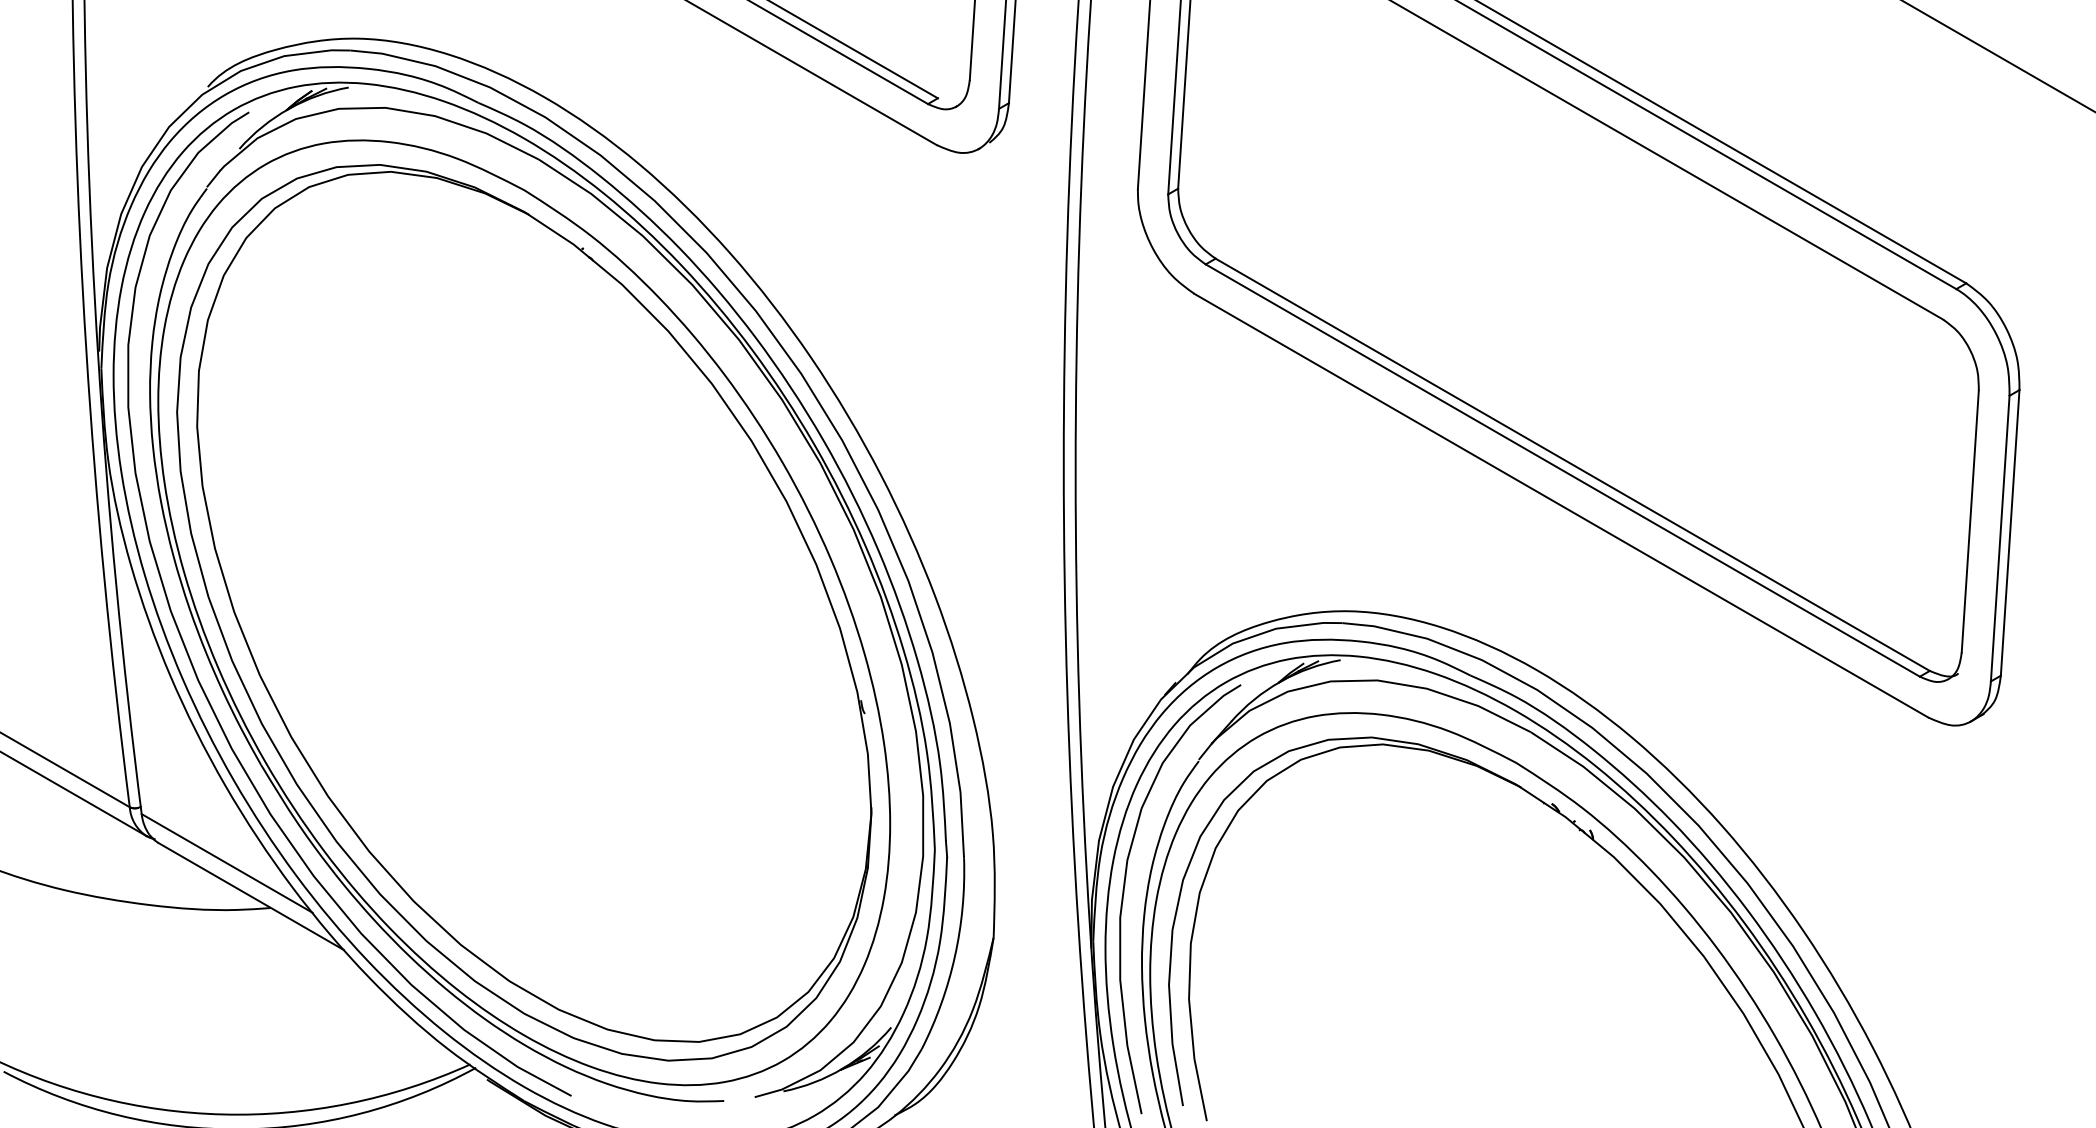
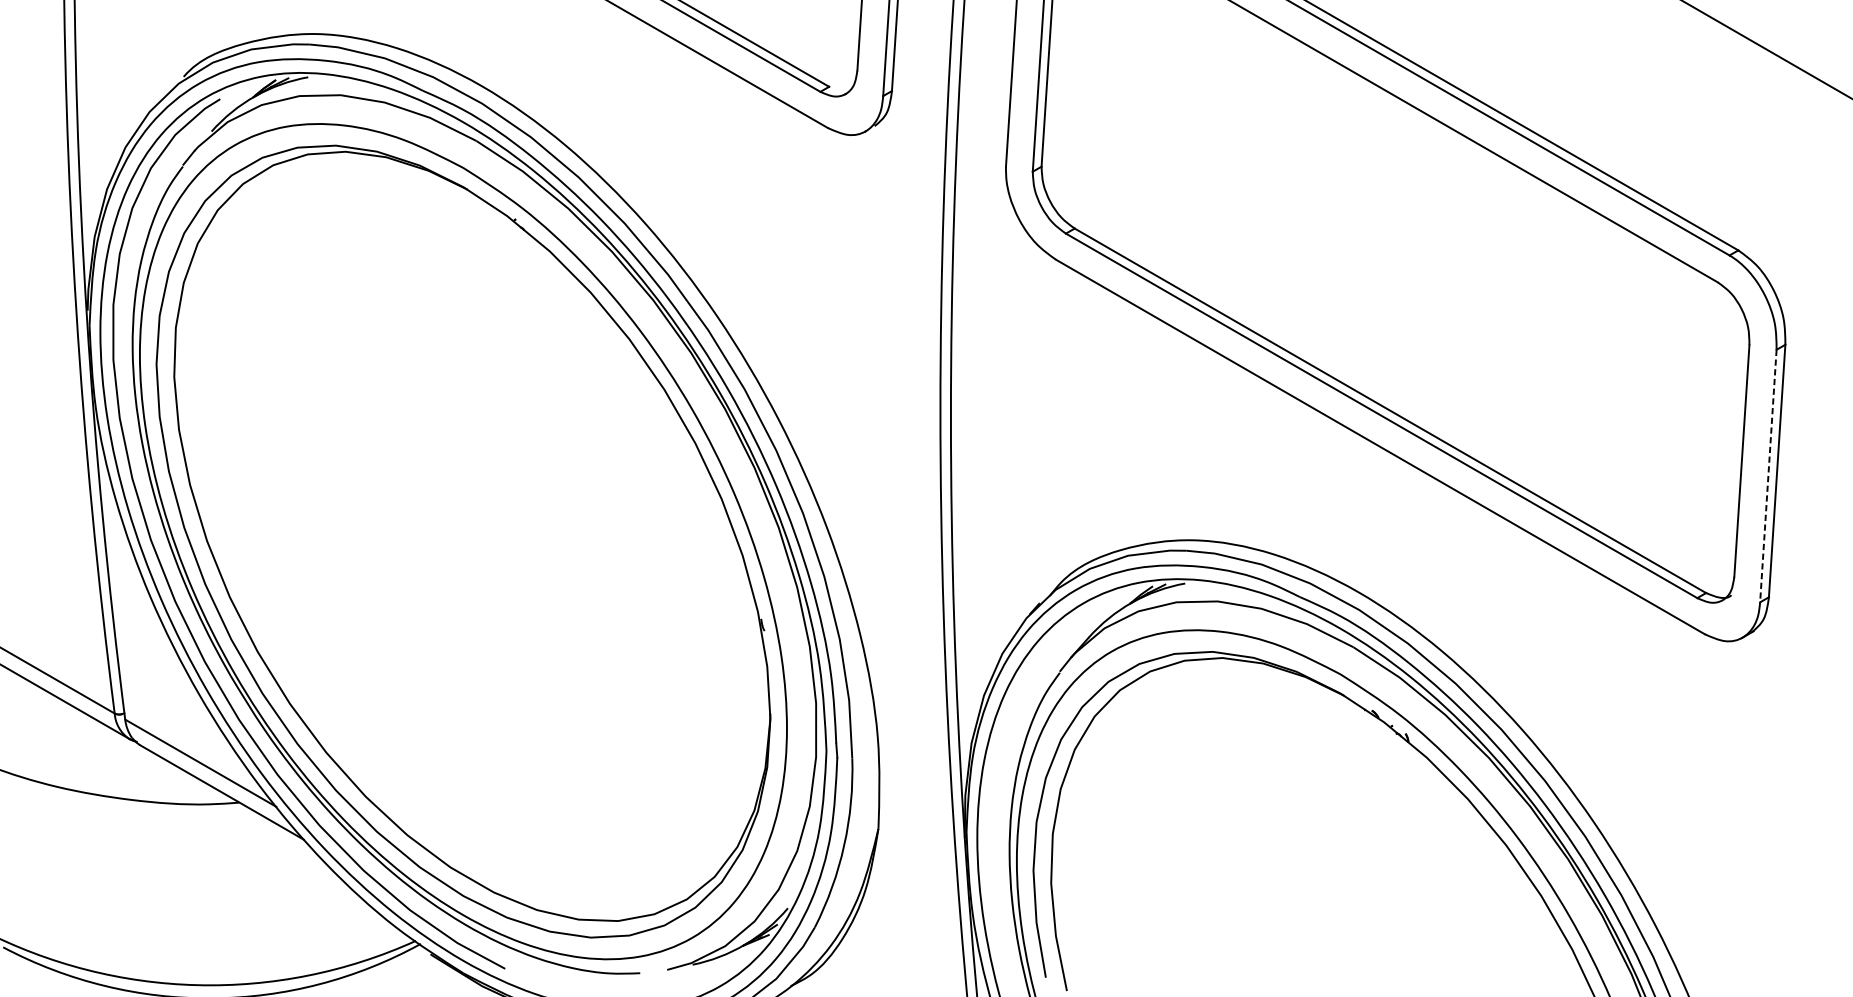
line: (2000, 539) -> (1768, 476), solid -> dashed
curve: (1124, 893) -> (994, 789), removed

